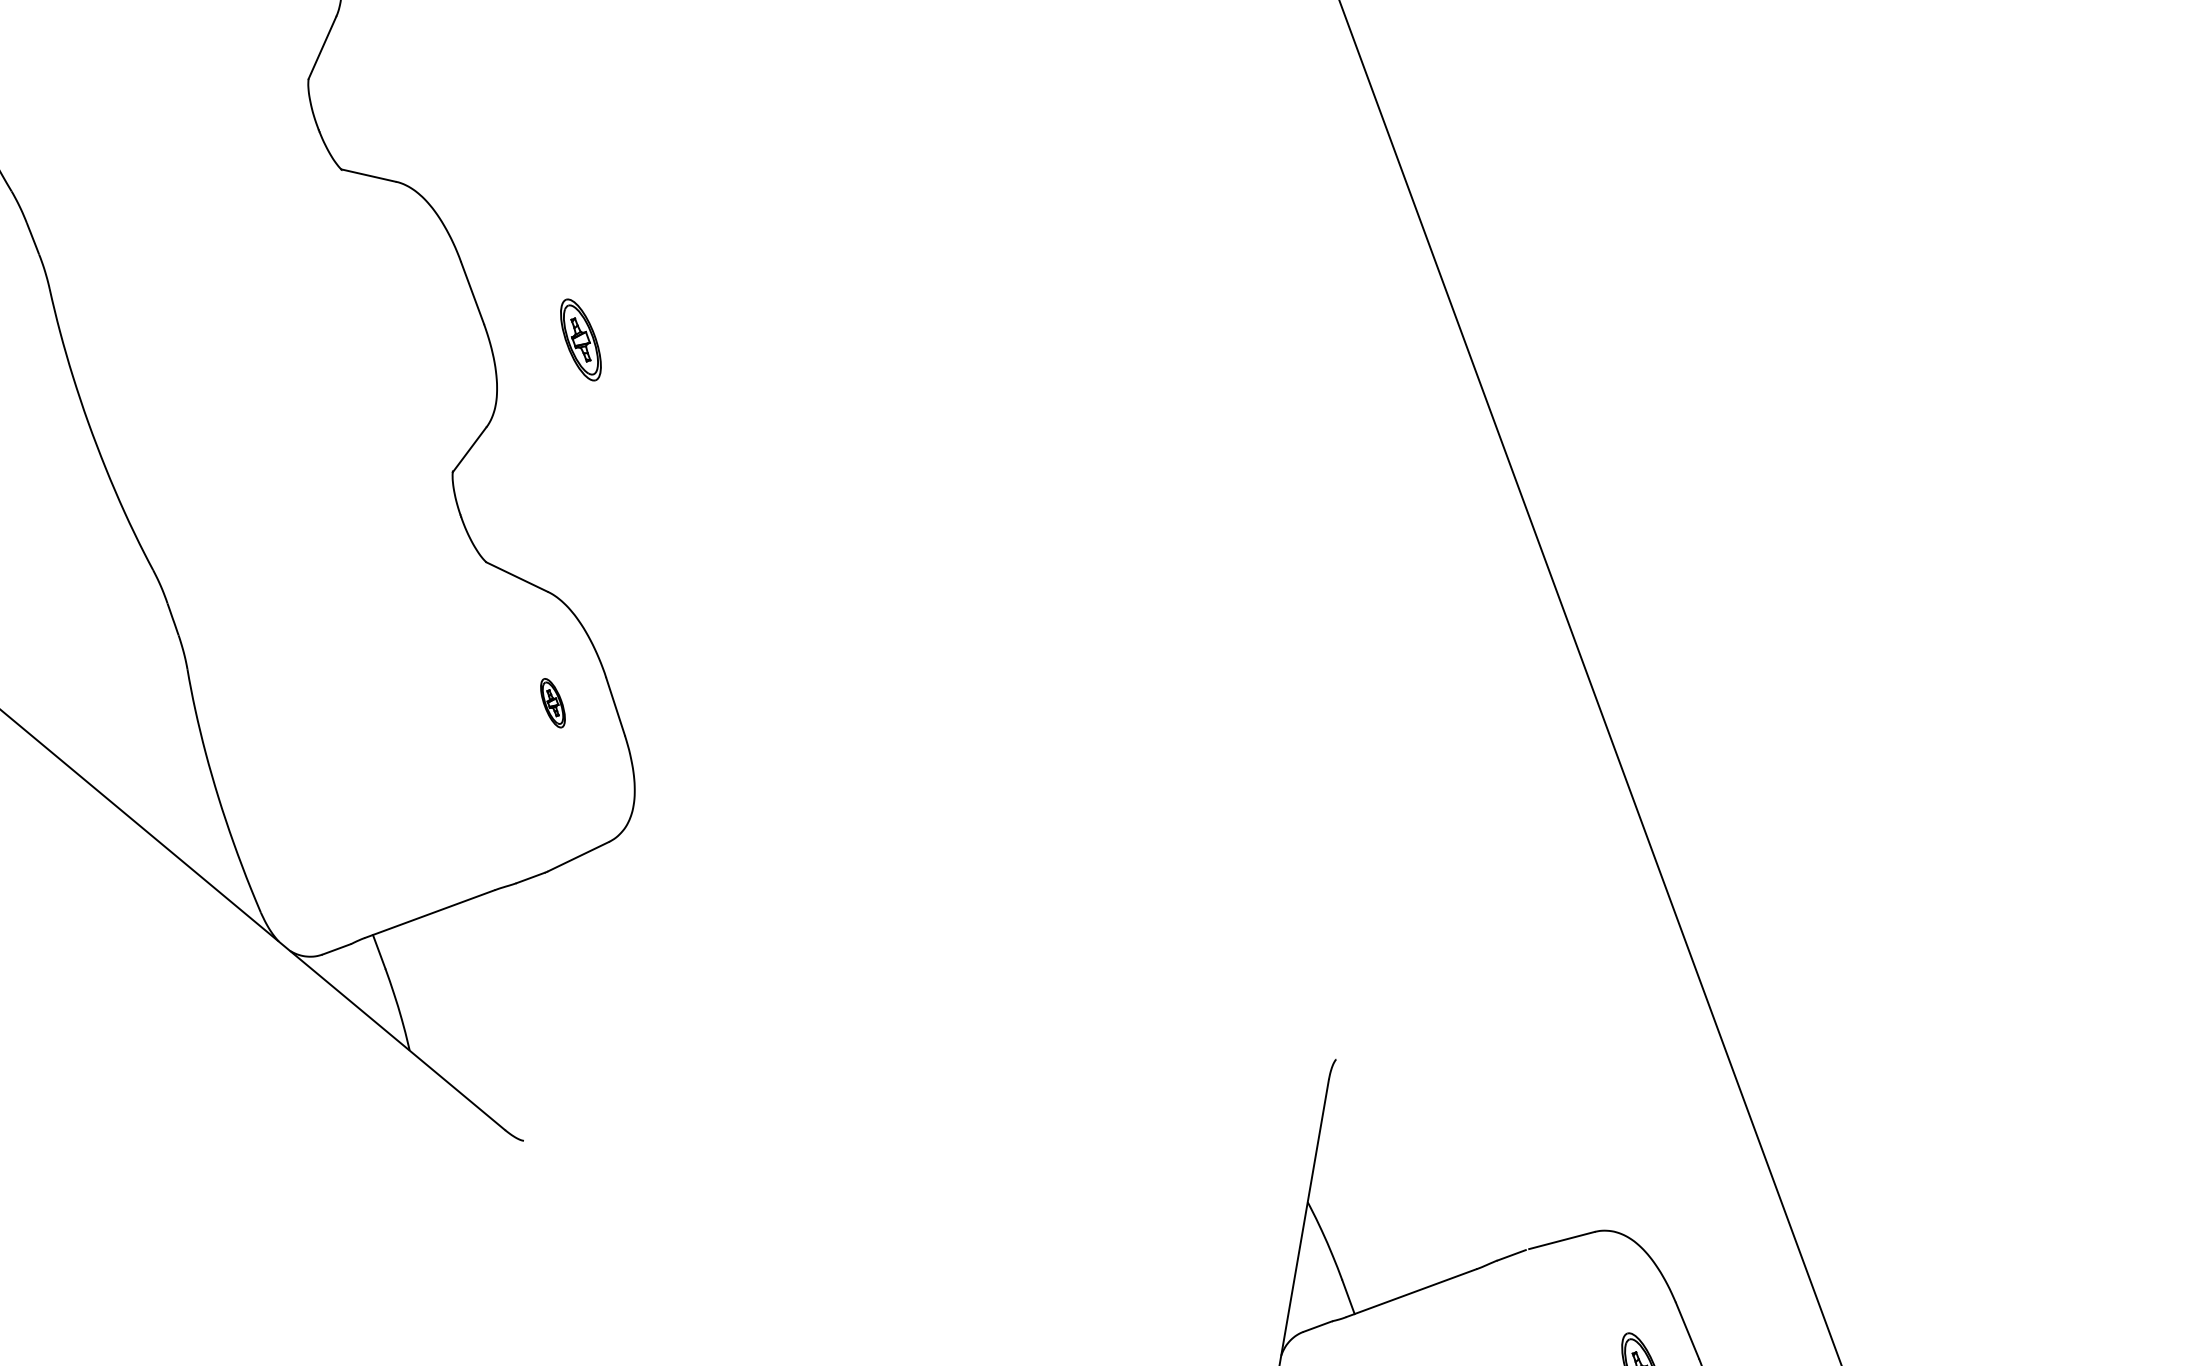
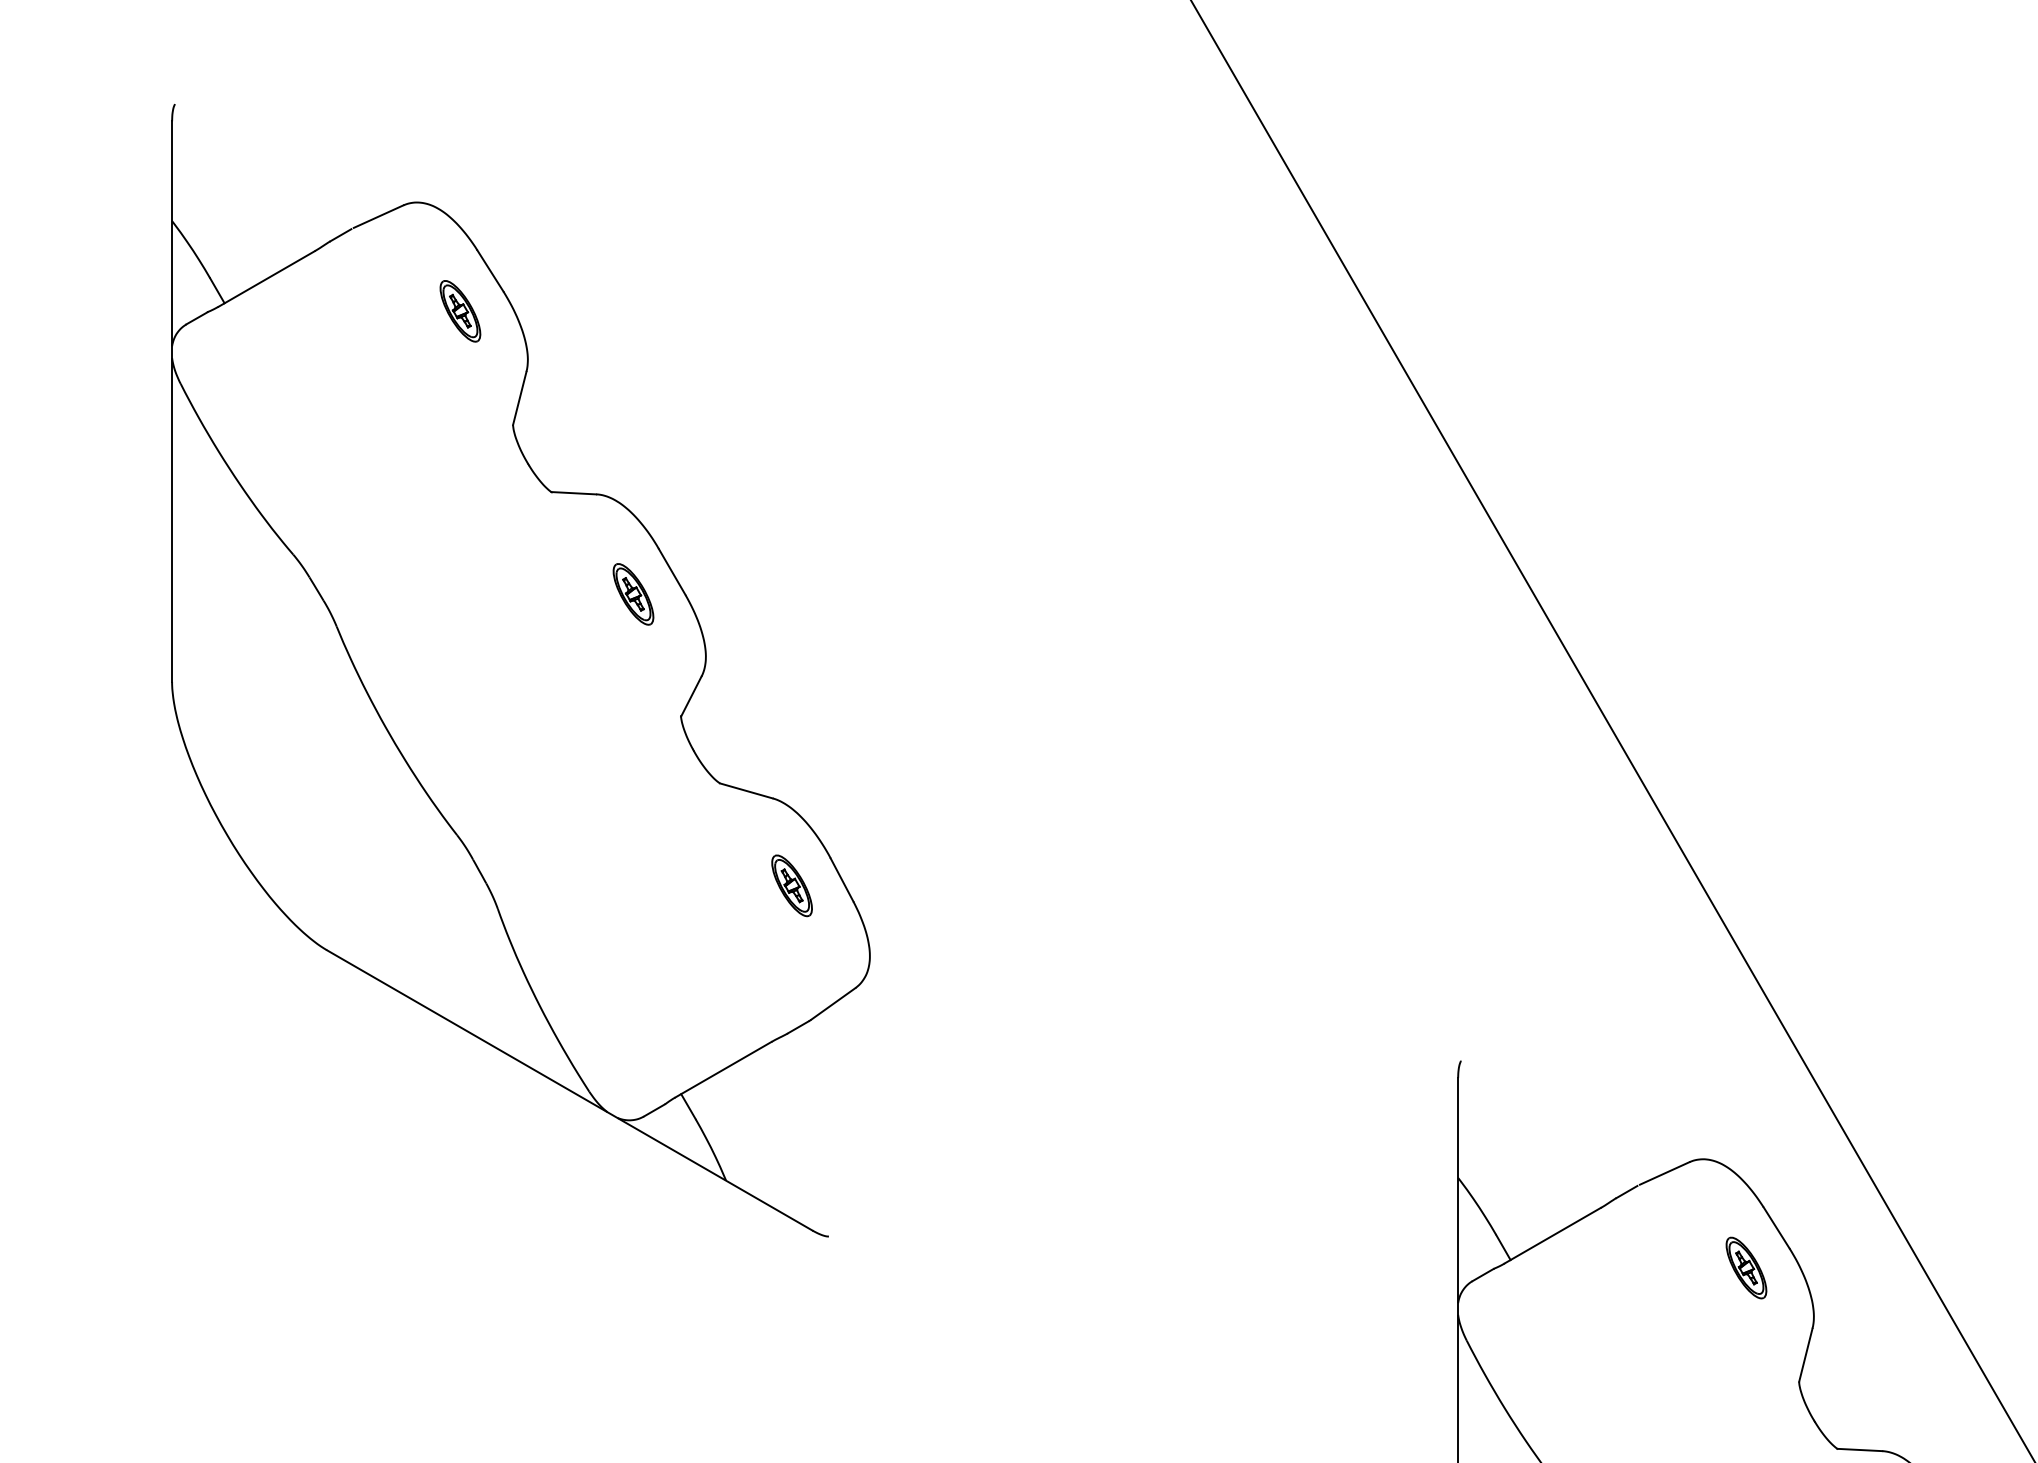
part: (580, 340) -> (633, 594), moved
part: (552, 702) -> (791, 885), size x1.67

